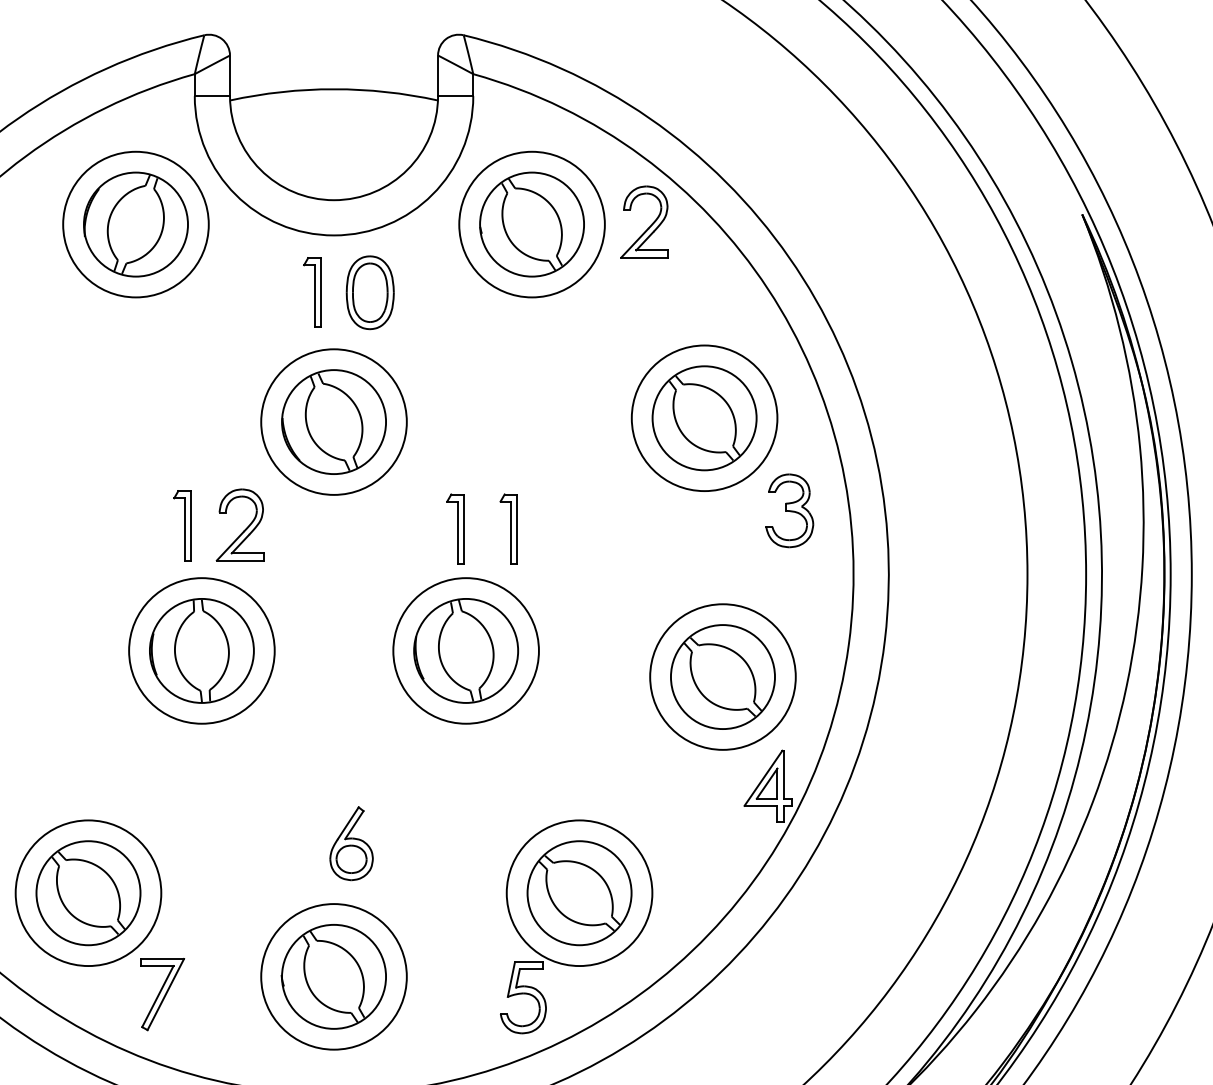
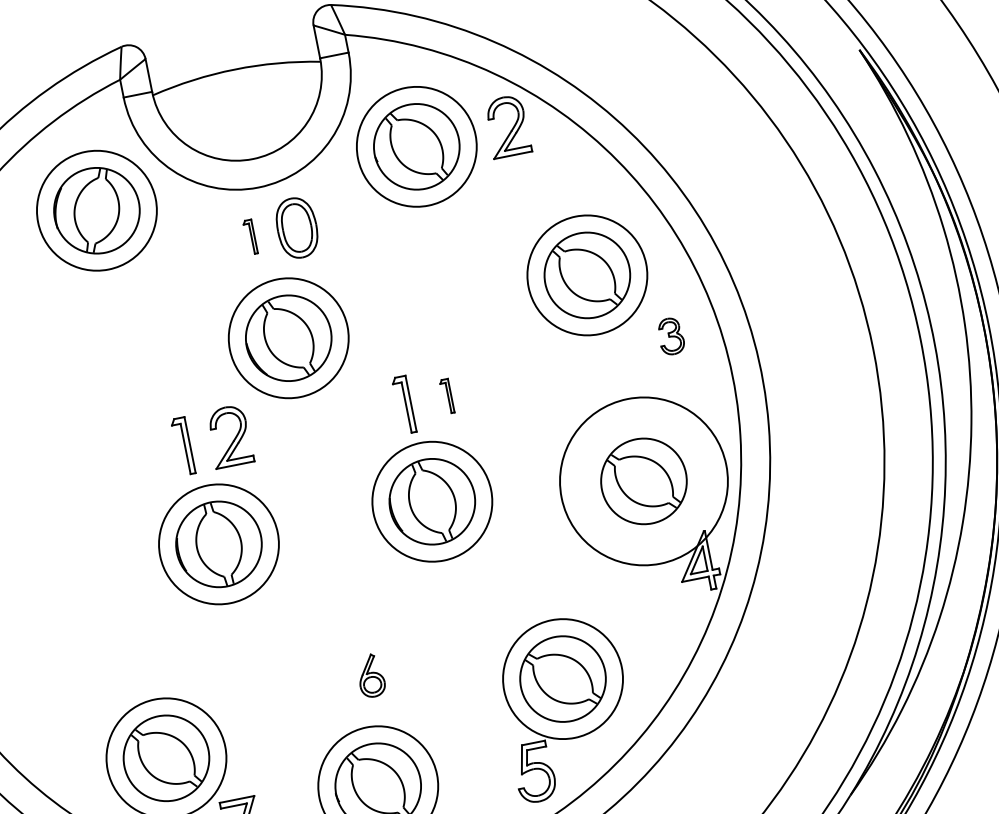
part: (312, 292) -> (250, 237), size x0.6
part: (789, 510) -> (670, 336), size x0.6
part: (508, 528) -> (446, 396), size x0.6
circle: (722, 676) -> (643, 481), size x1.4
part: (351, 843) -> (370, 675), size x0.7

